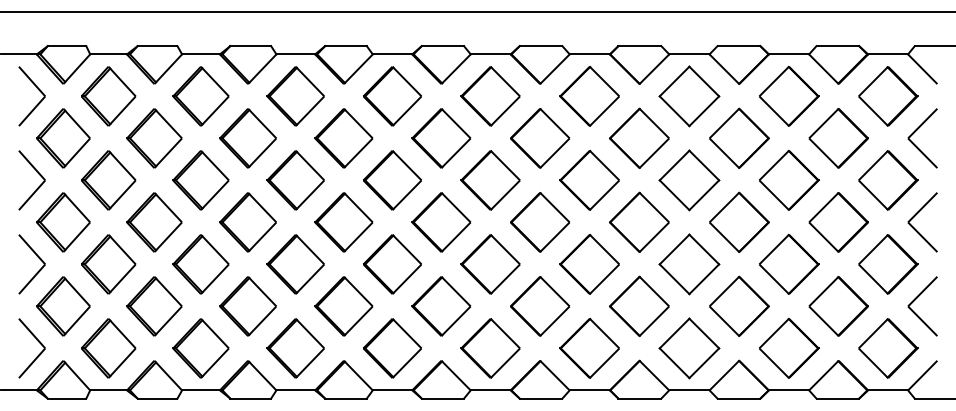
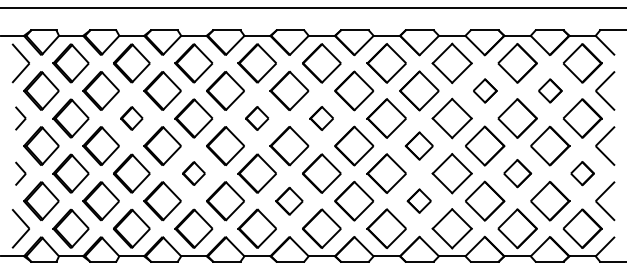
part: (740, 137) -> (485, 90), size x0.6
part: (839, 137) -> (550, 90), size x0.6
part: (31, 180) -> (20, 118), size x0.6
part: (200, 180) -> (131, 118), size x0.6
part: (391, 180) -> (256, 118), size x0.6
part: (490, 180) -> (321, 118), size x0.6
part: (639, 221) -> (419, 145), size x0.7
part: (31, 264) -> (20, 173), size x0.6
part: (295, 264) -> (193, 173), size x0.6
part: (788, 264) -> (517, 173), size x0.7
part: (887, 264) -> (582, 173), size x0.6
part: (639, 305) -> (419, 200), size x0.6
part: (441, 306) -> (289, 201), size x0.7

